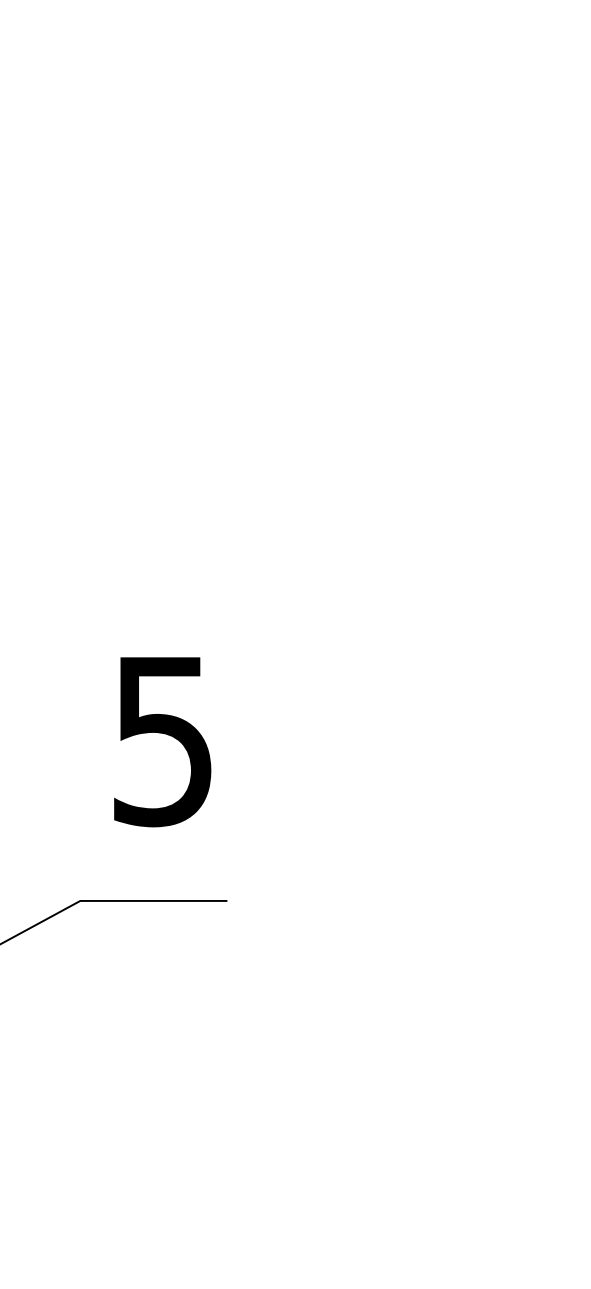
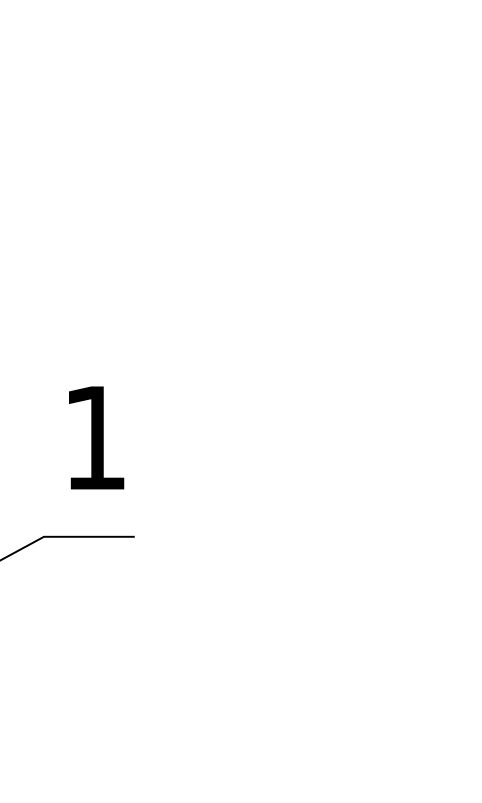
text: (162, 741) -> (94, 438), 5 -> 1

